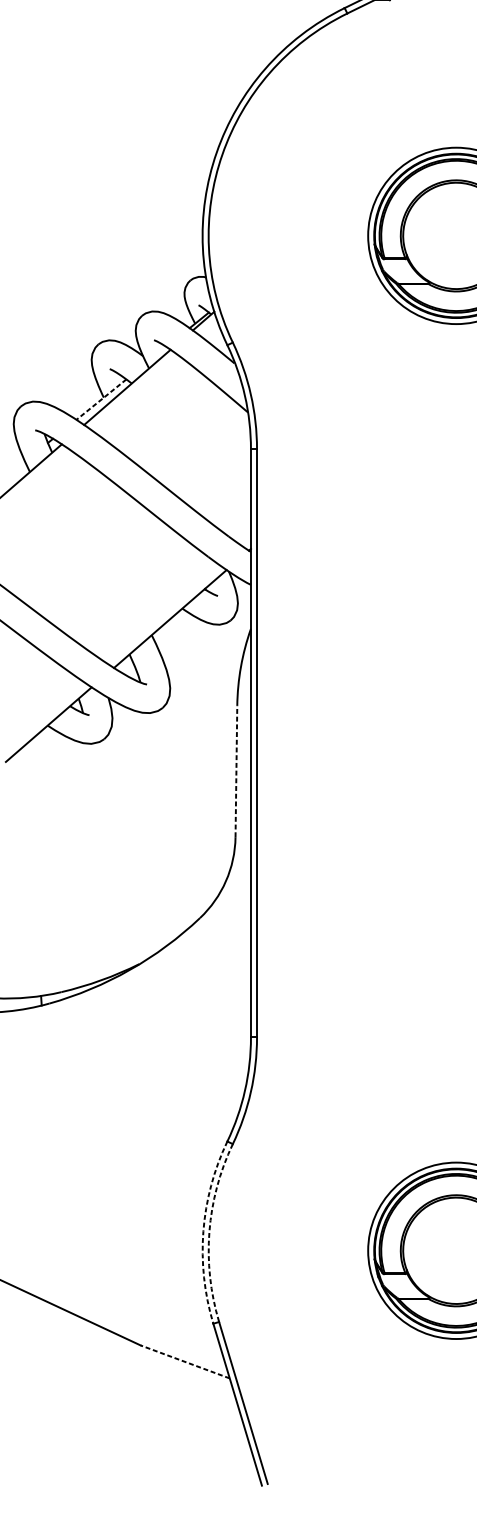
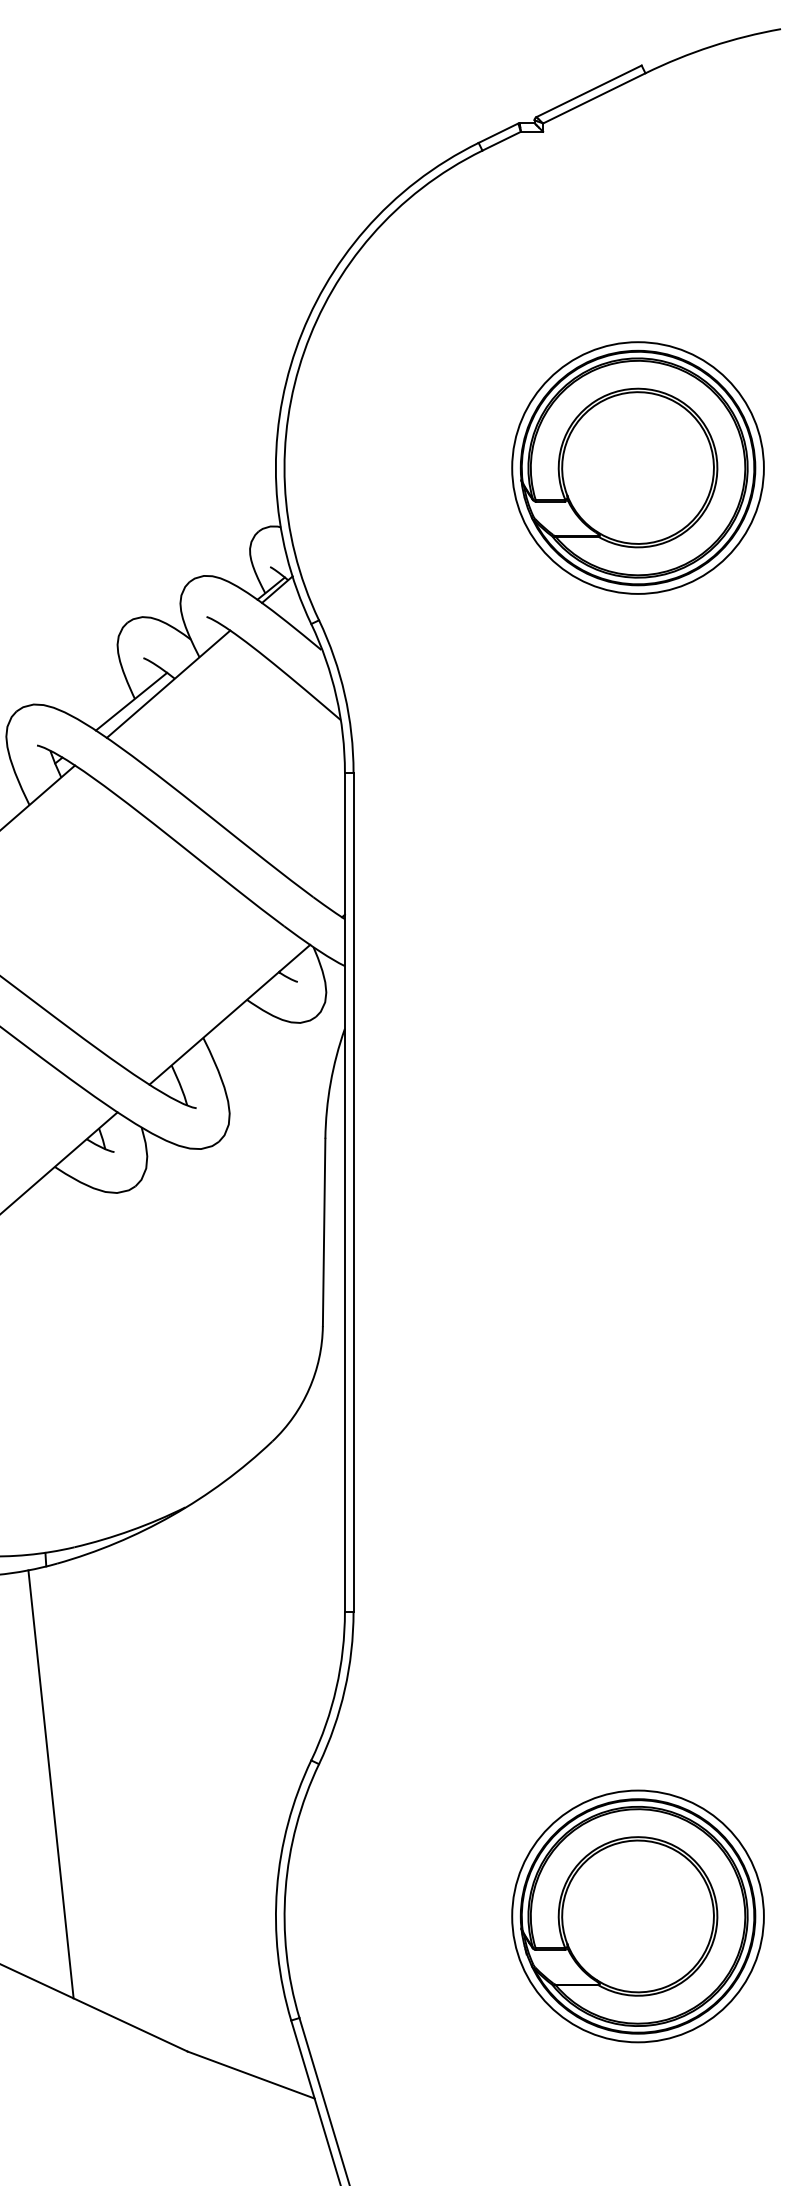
line: (101, 399) -> (131, 701), dashed -> solid
line: (236, 771) -> (324, 1232), dashed -> solid
line: (44, 1158) -> (50, 1784), added
arc: (203, 1231) -> (277, 1888), dashed -> solid
arc: (209, 1231) -> (285, 1889), dashed -> solid
line: (185, 1362) -> (251, 2075), dashed -> solid

